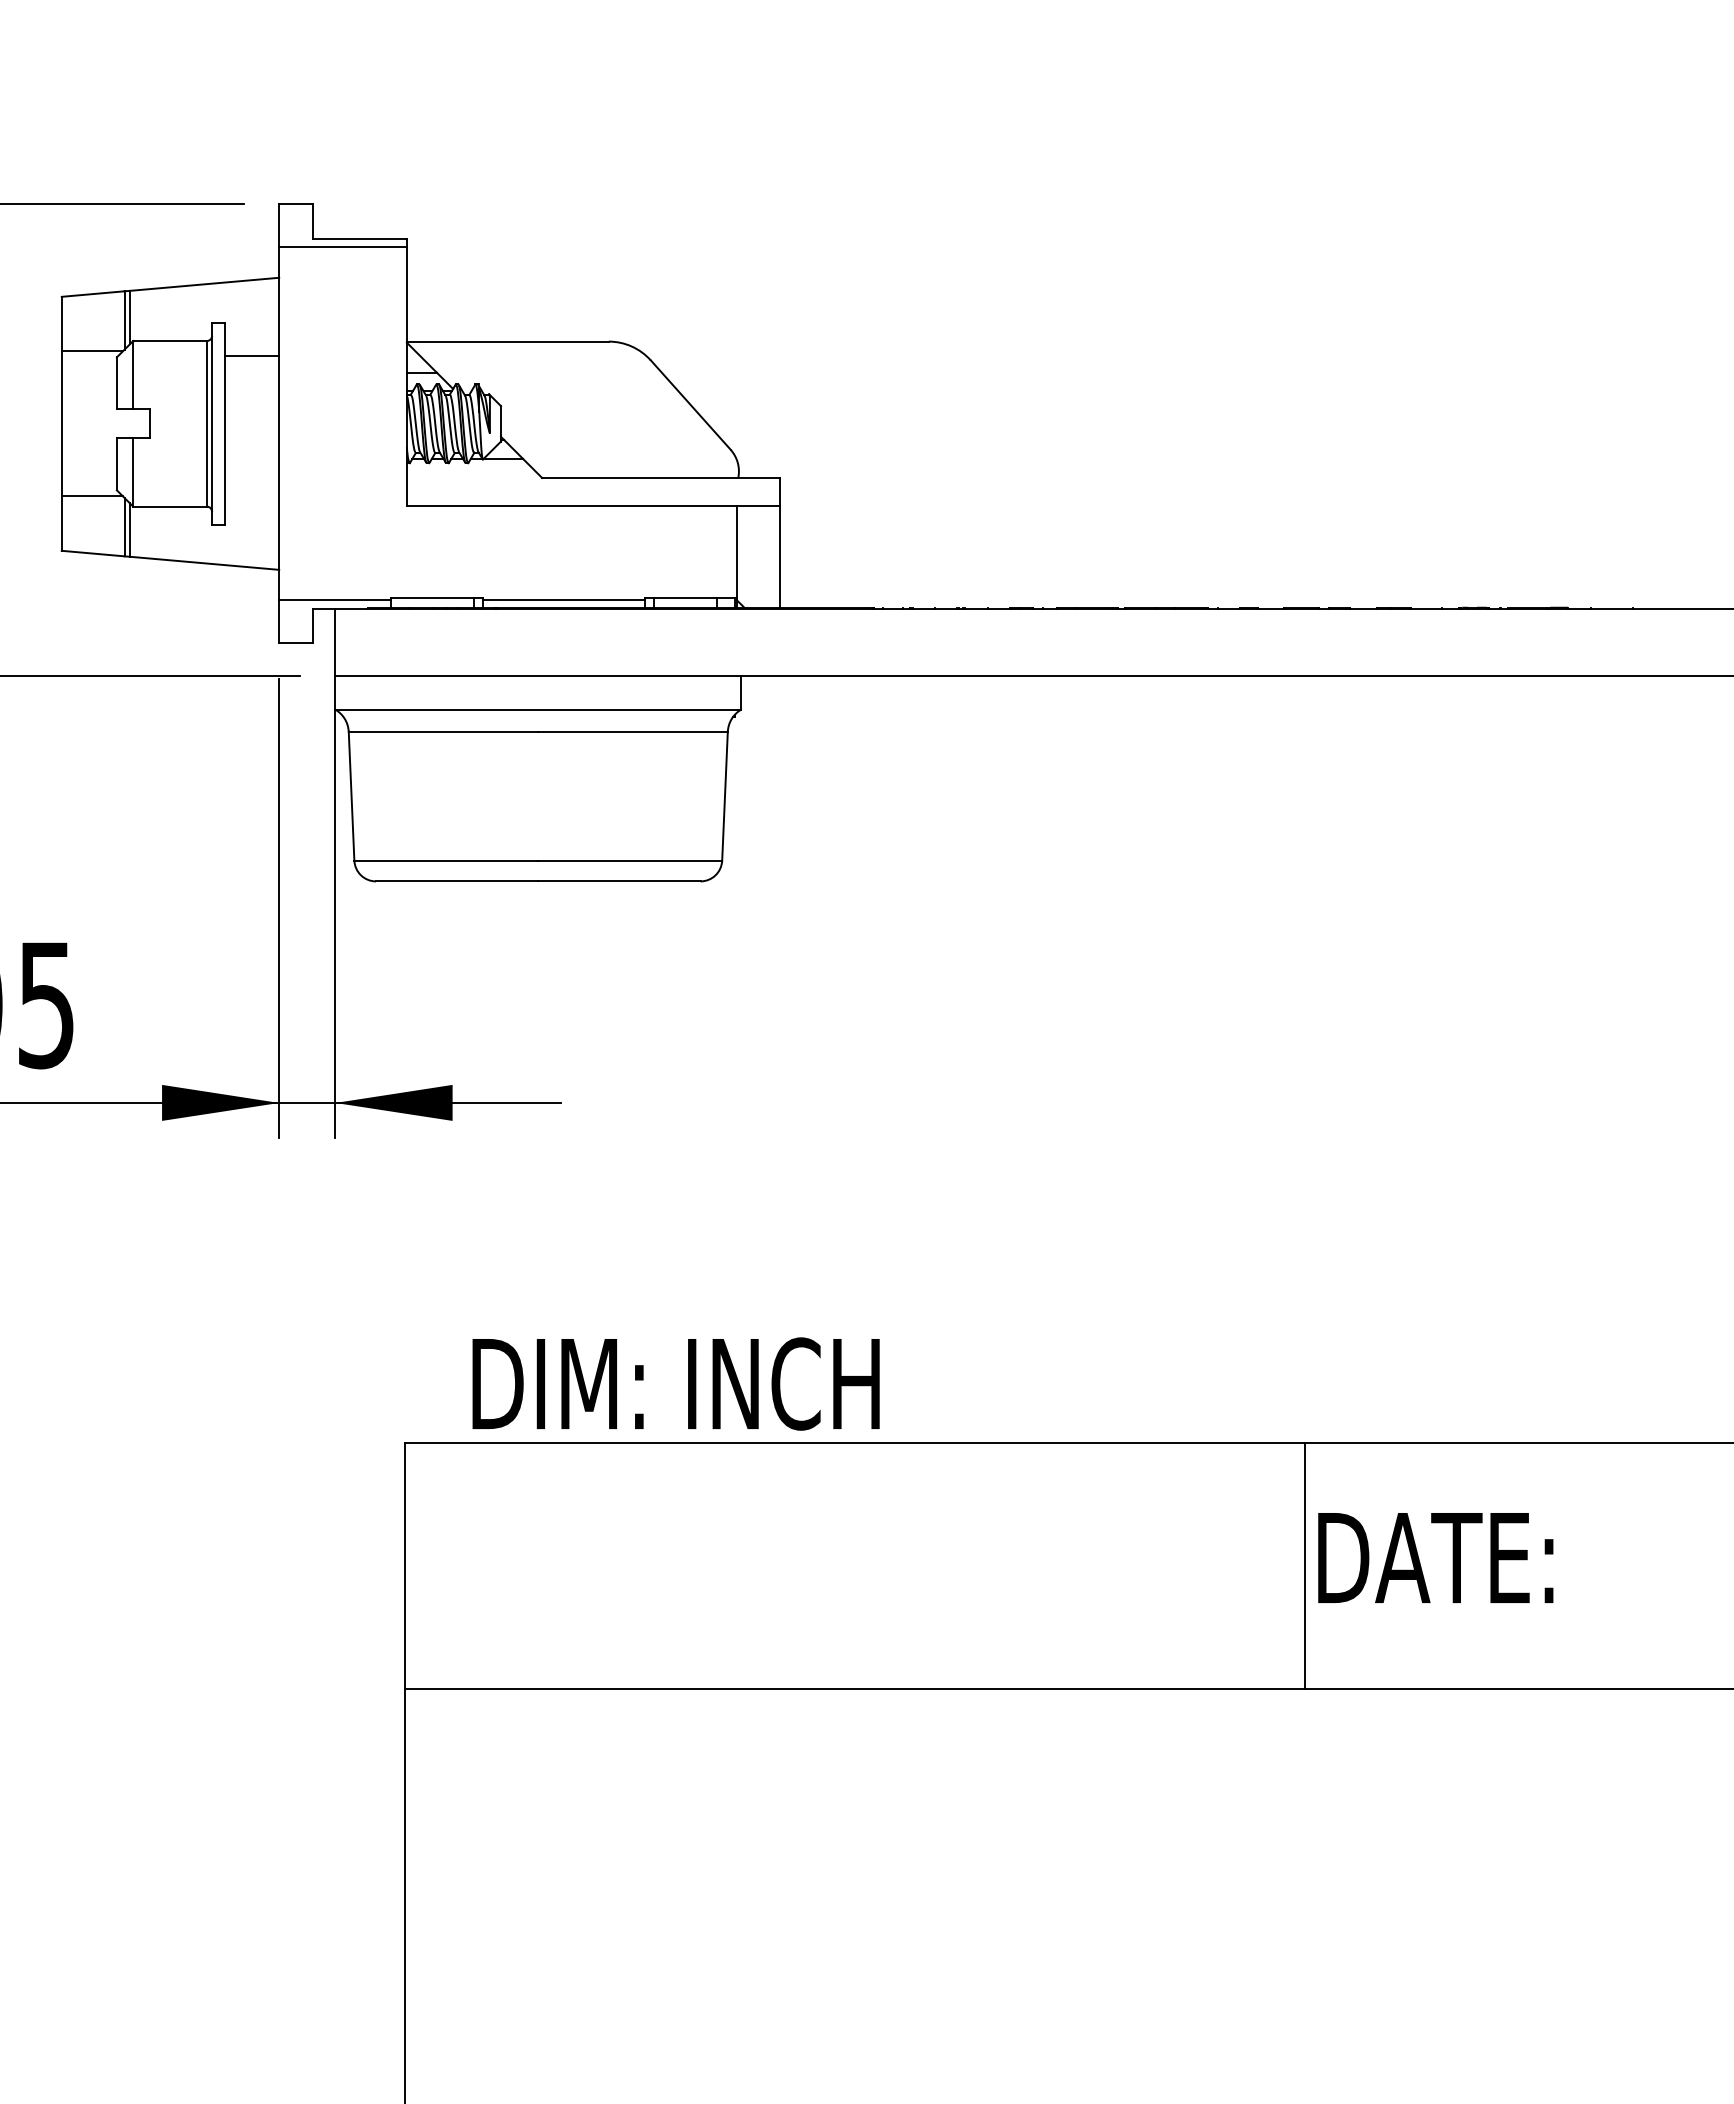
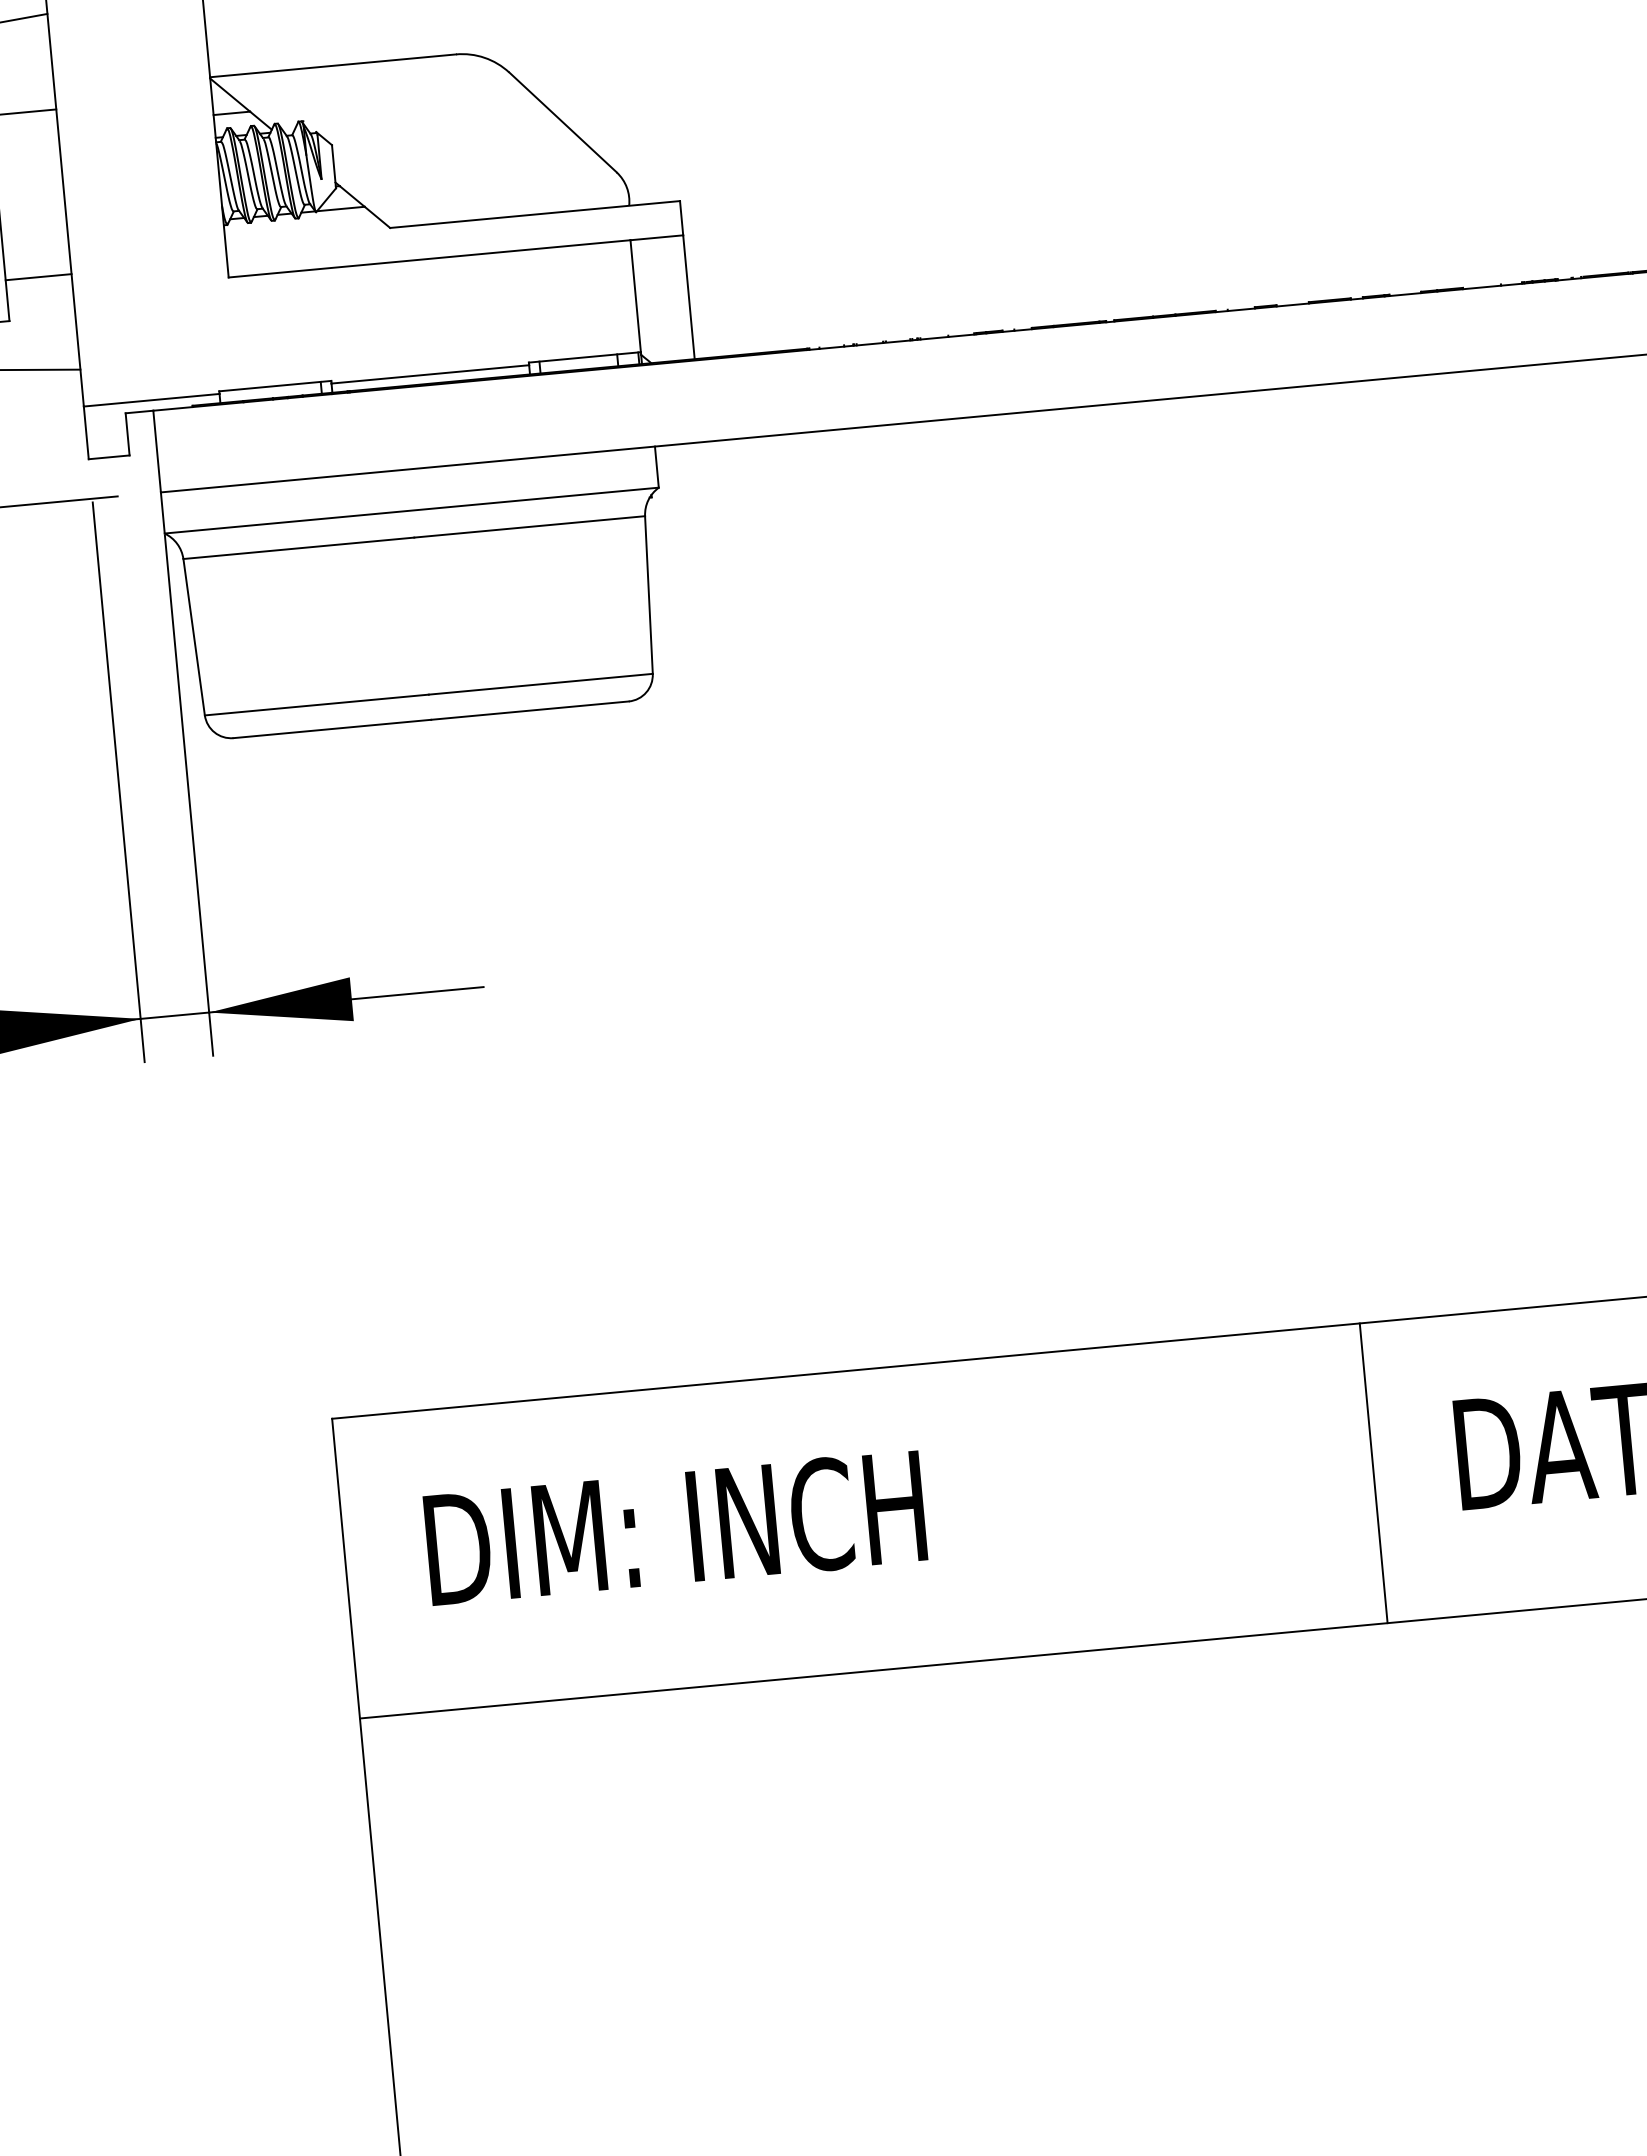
line: (252, 491) -> (39, 277), added
text: (675, 1383) -> (674, 1527), moved
line: (1304, 1565) -> (1373, 1472), moved

